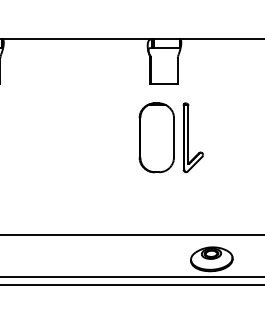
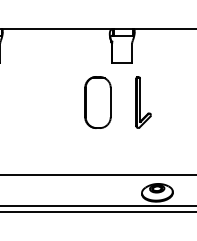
part: (156, 137) -> (97, 102), moved

